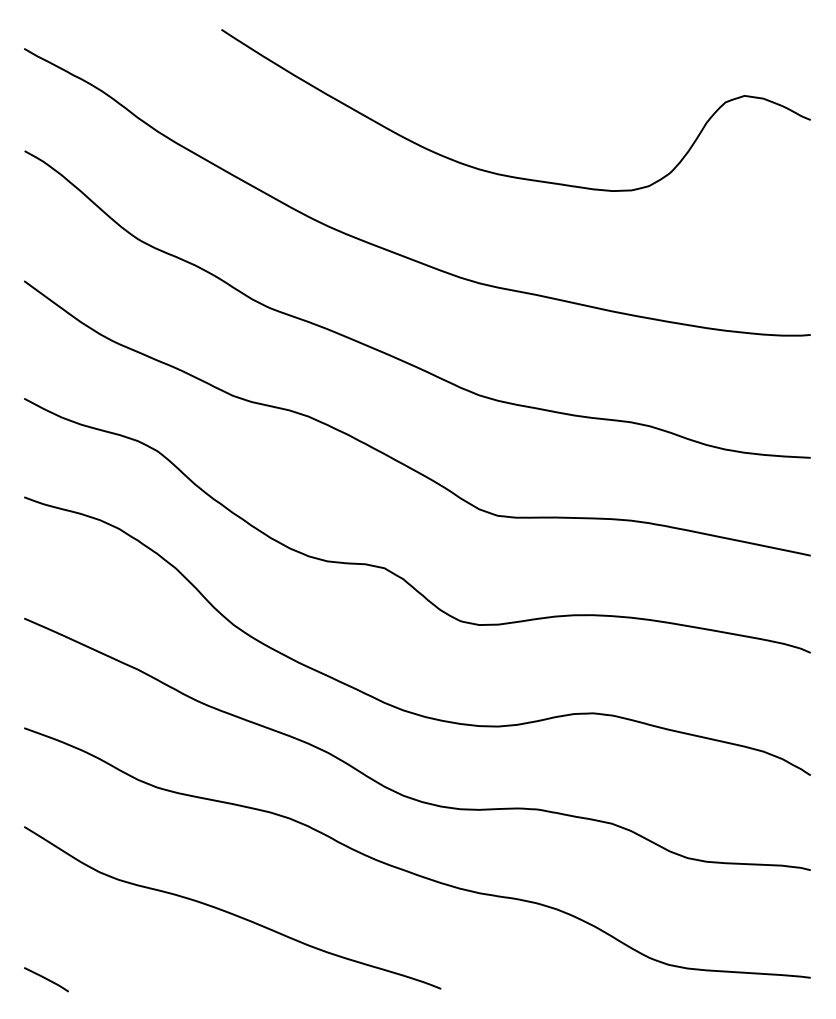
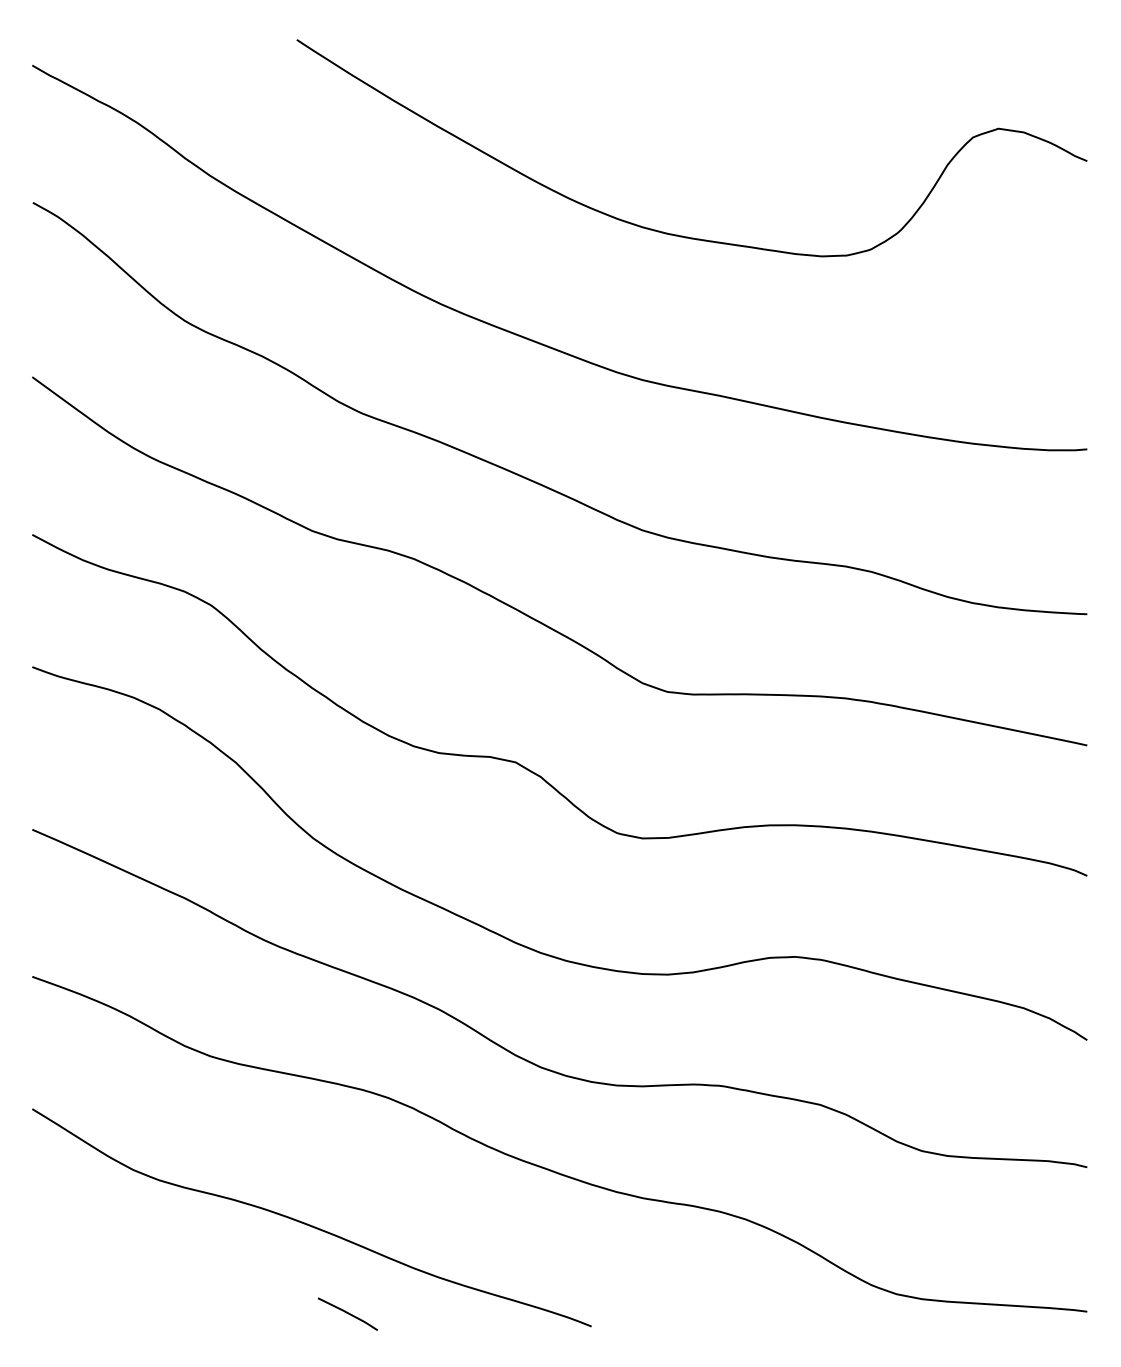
line: (46, 979) -> (347, 1313), moved

